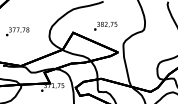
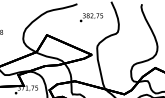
text: (105, 25) -> (91, 16), moved

